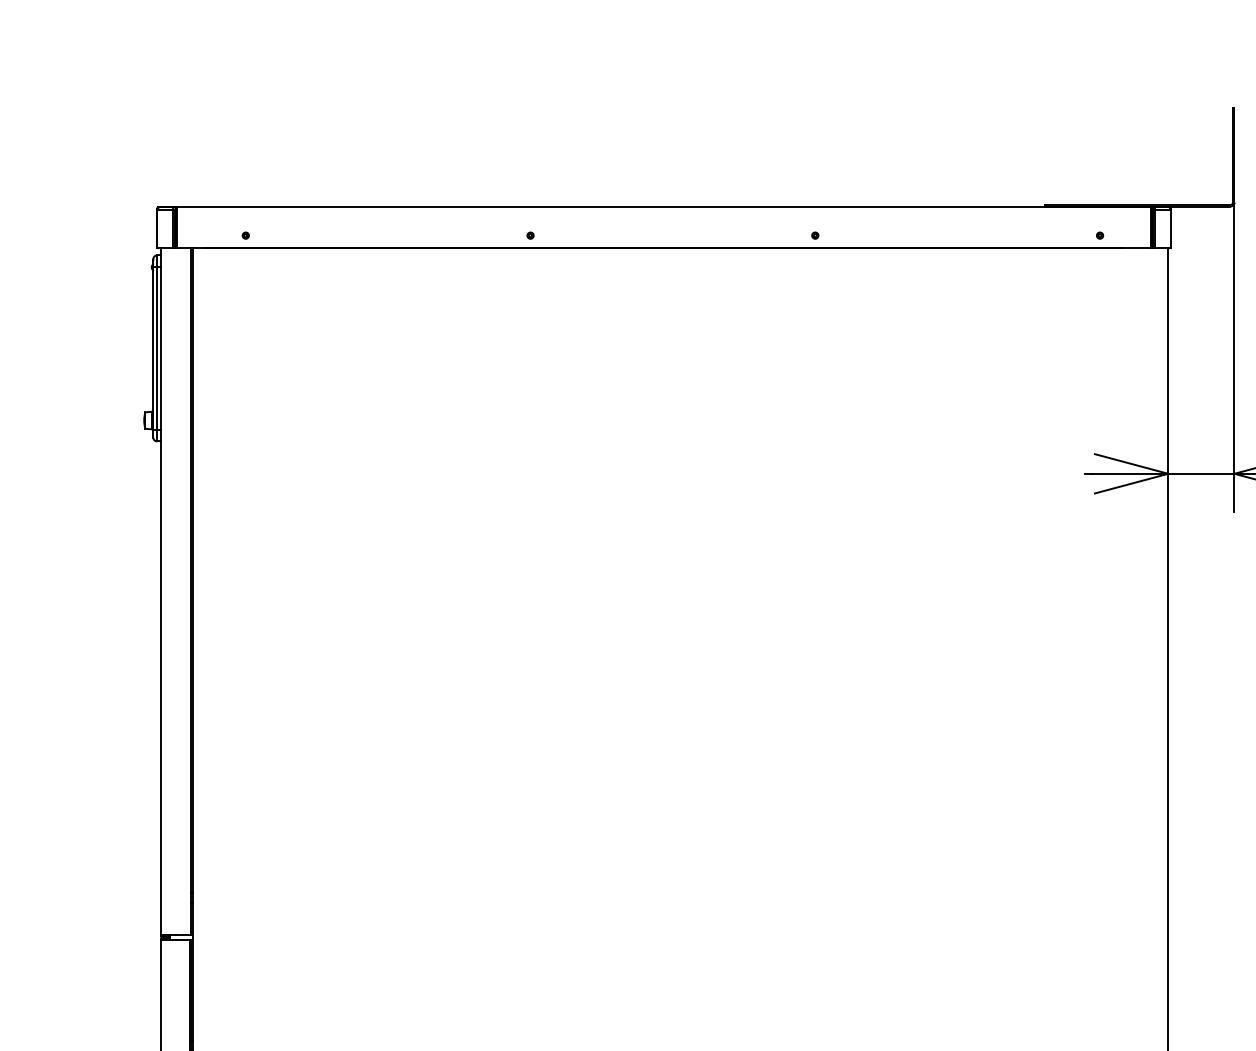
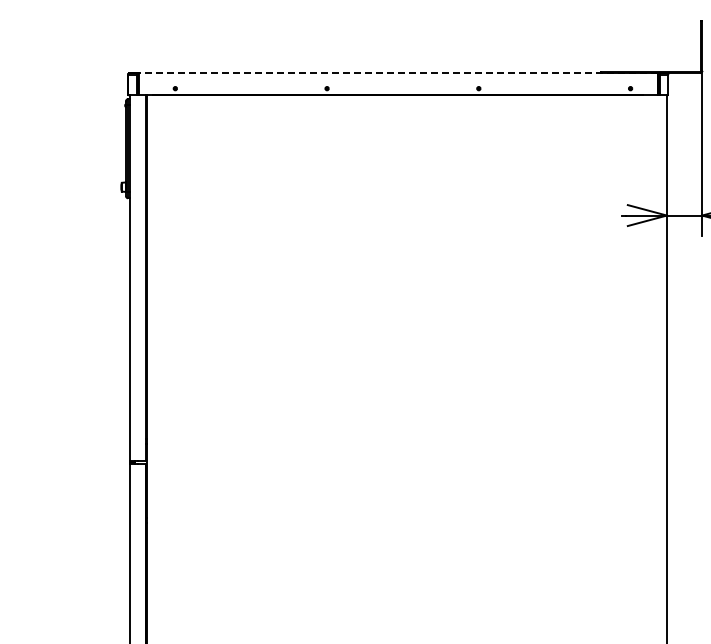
line: (664, 207) -> (398, 73), solid -> dashed

